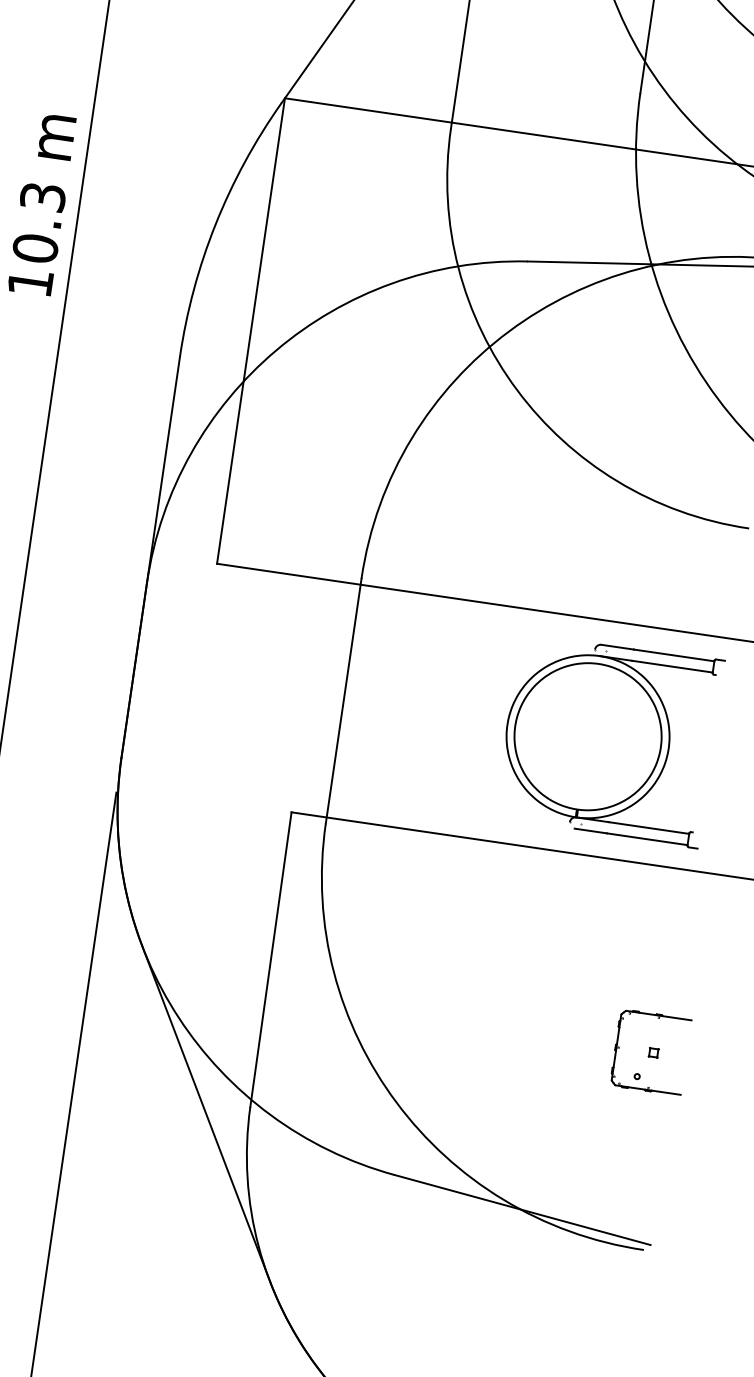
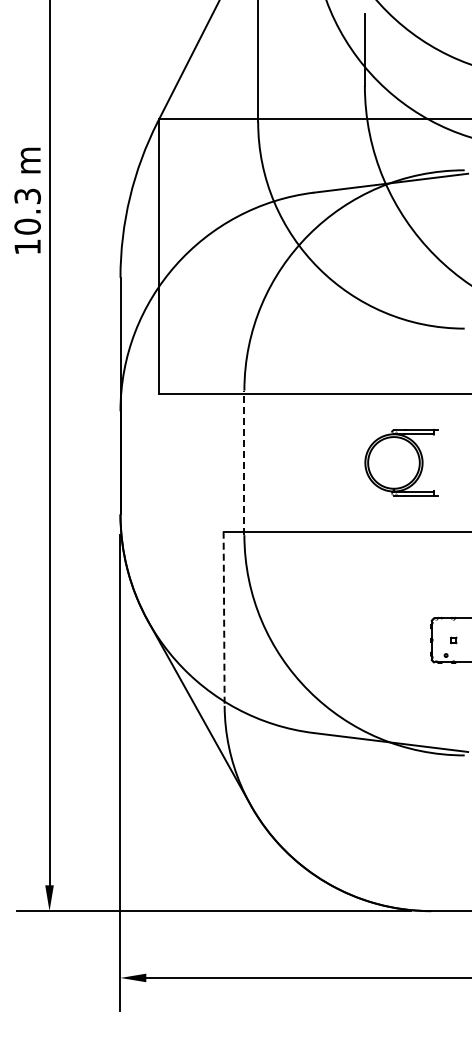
line: (343, 700) -> (244, 462), solid -> dashed
part: (609, 739) -> (401, 462), size x0.6
line: (271, 960) -> (224, 619), solid -> dashed

